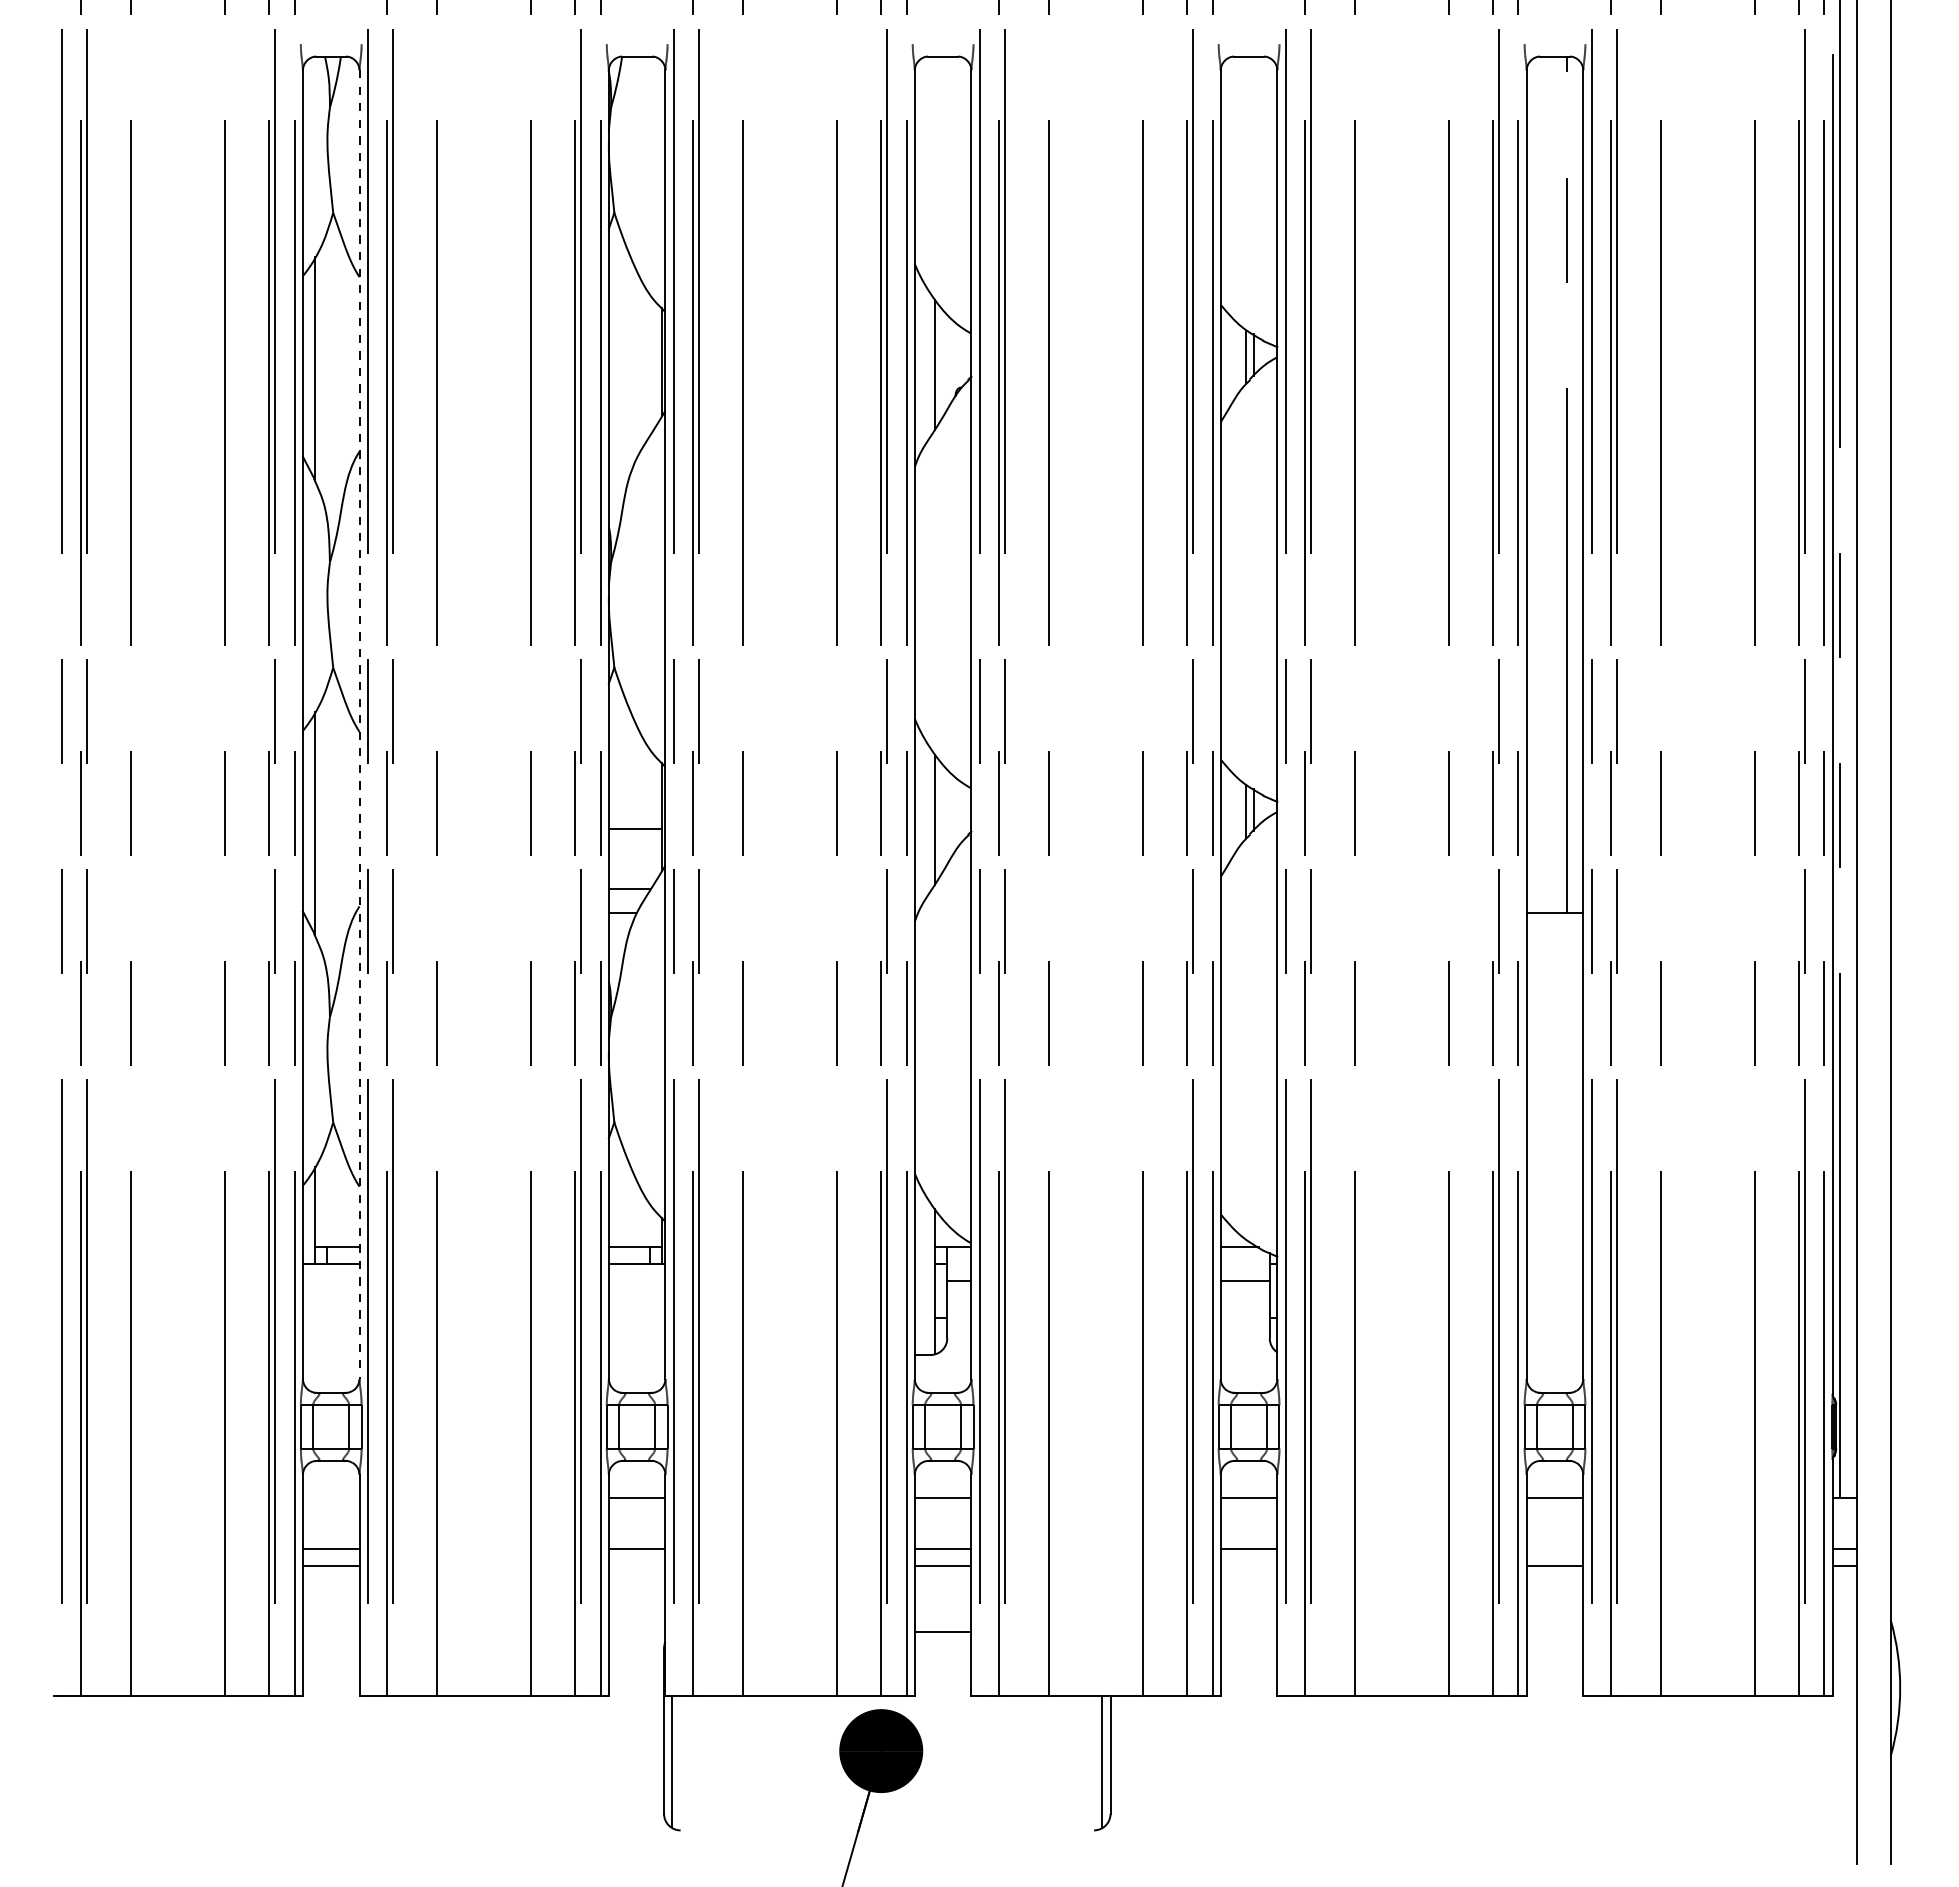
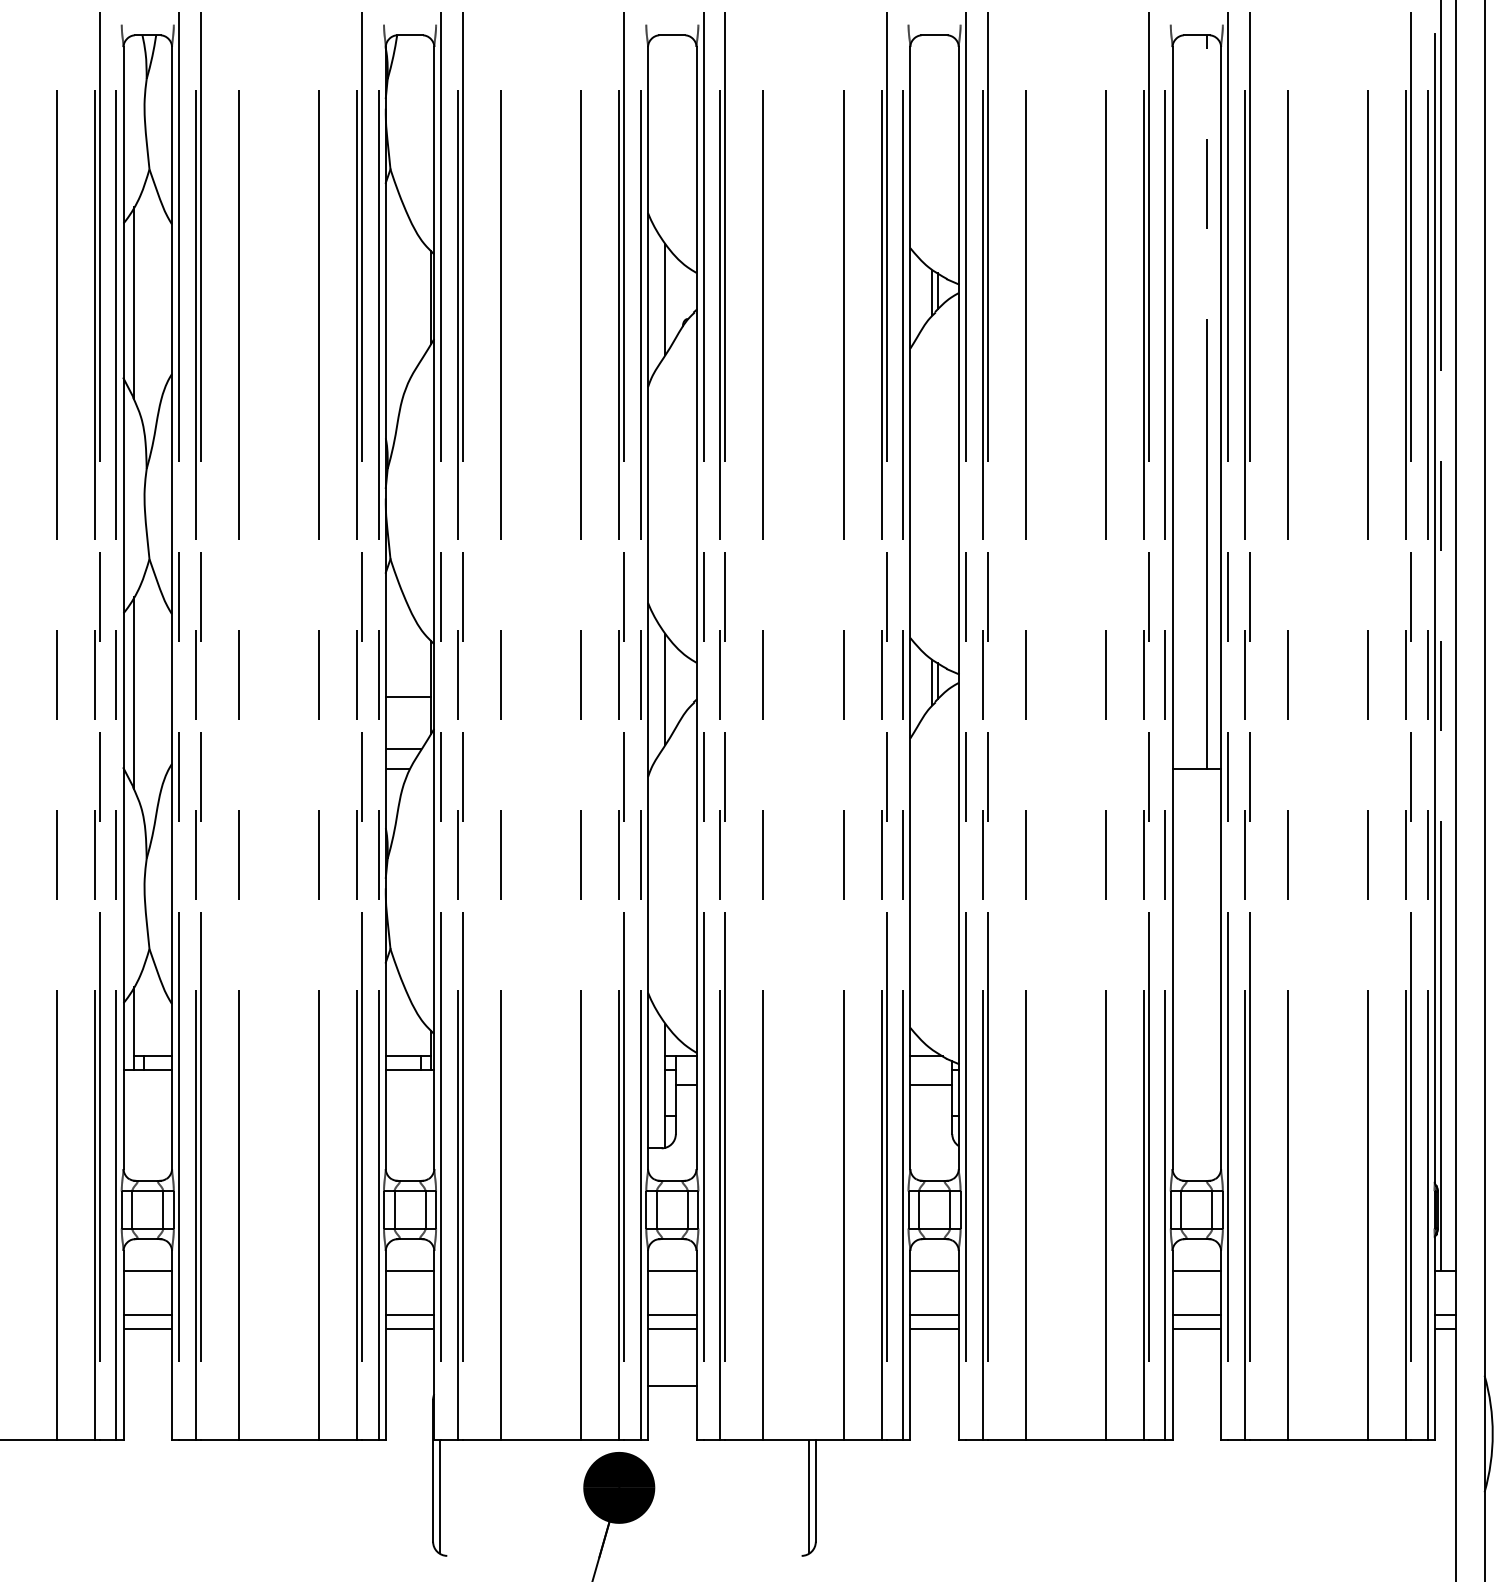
line: (359, 724) -> (172, 607), dashed -> solid
line: (330, 1498) -> (147, 1271), added
line: (1554, 1549) -> (1196, 1315), added
line: (636, 1565) -> (409, 1328), added
line: (1248, 1565) -> (934, 1328), added

